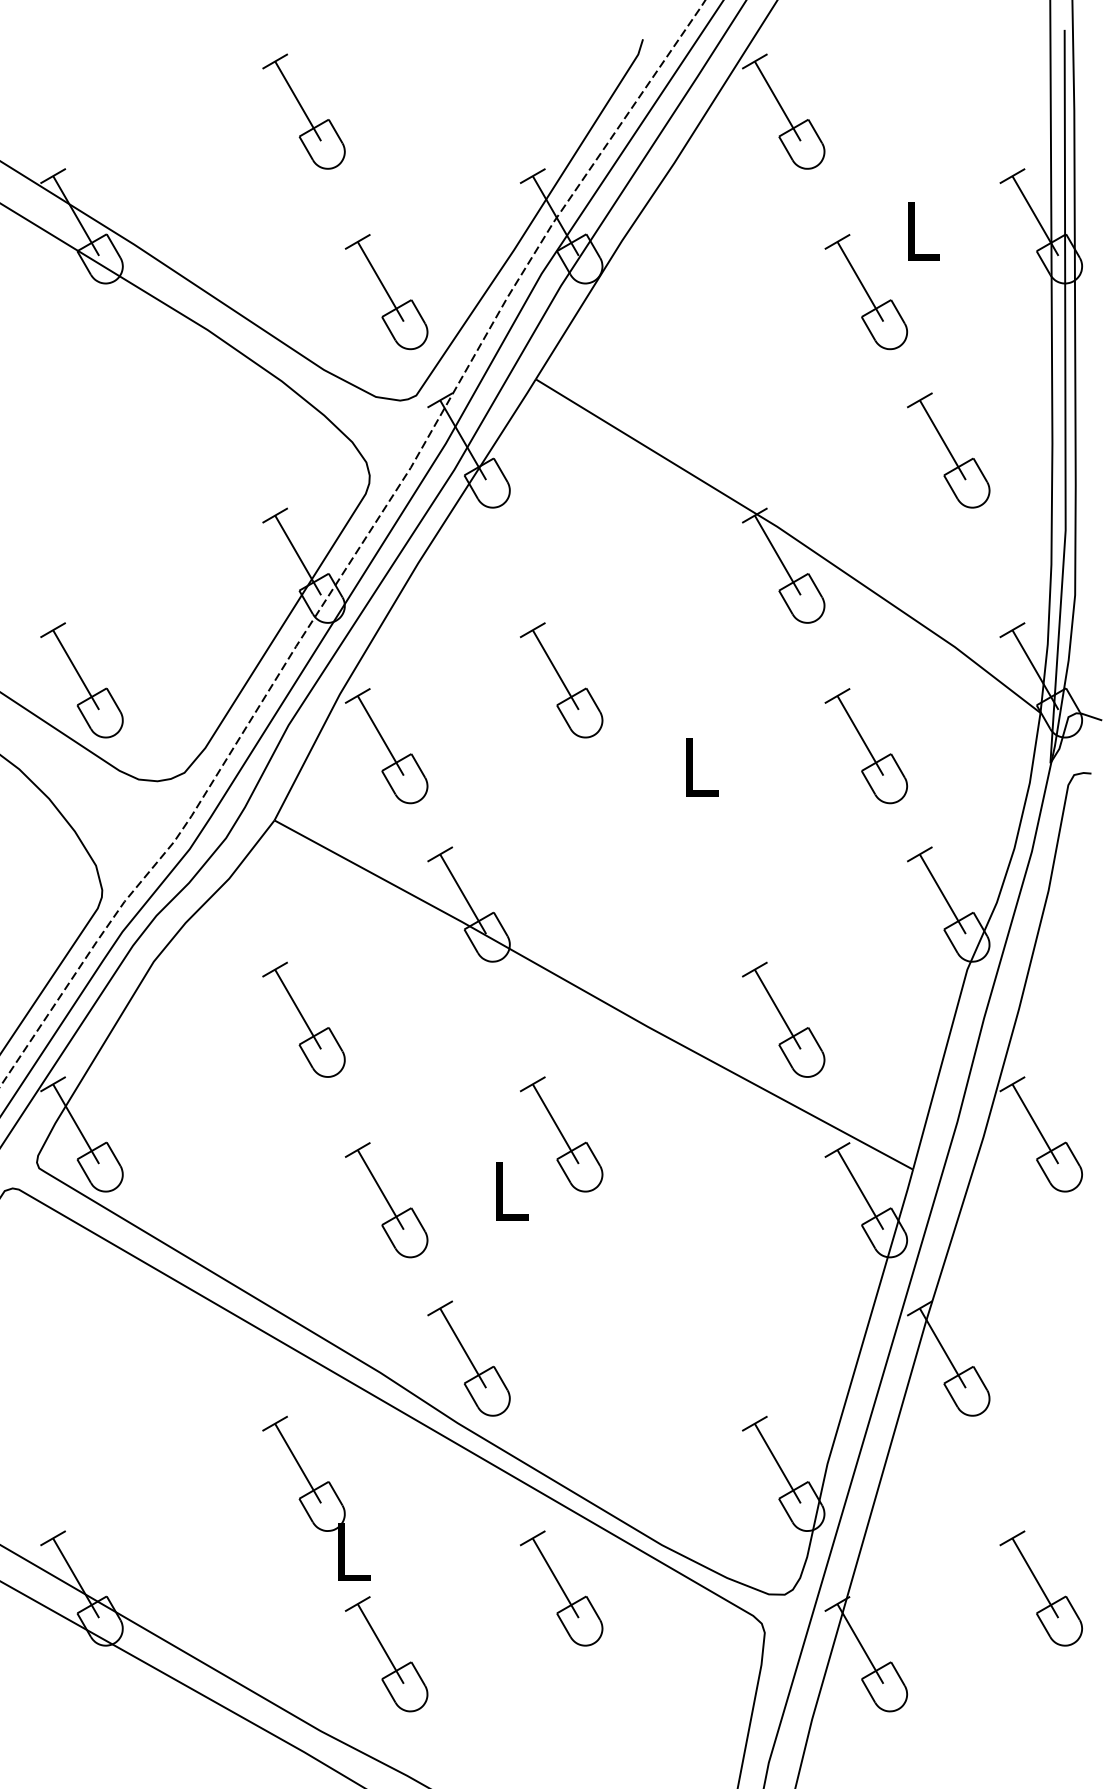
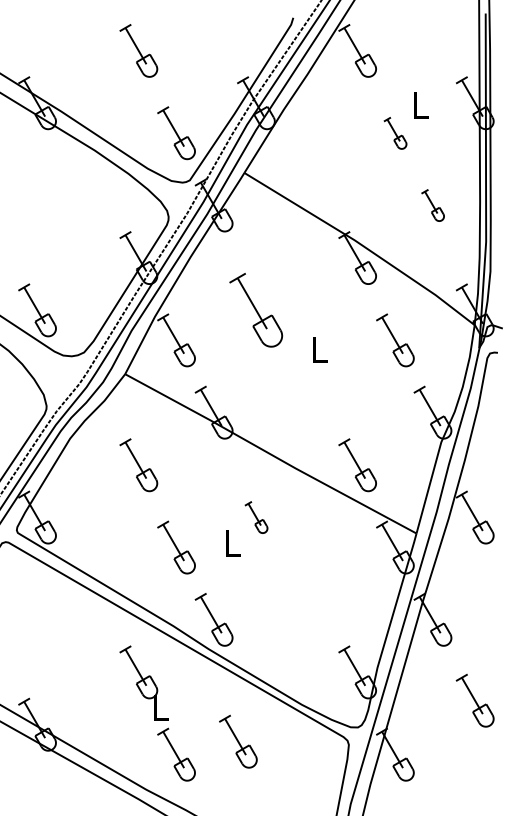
part: (866, 292) -> (395, 133), size x0.6
part: (948, 450) -> (432, 205), size x0.6
part: (562, 680) -> (256, 310), size x1.4
part: (562, 1134) -> (256, 517), size x0.6
part: (562, 1588) -> (238, 741), moved
part: (1040, 1588) -> (474, 700), moved

